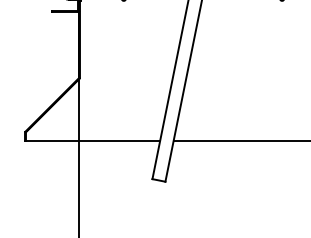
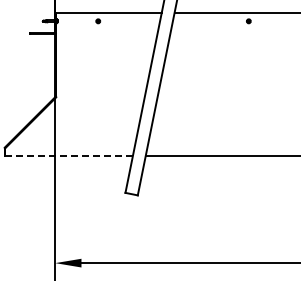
line: (93, 140) -> (69, 156), solid -> dashed

